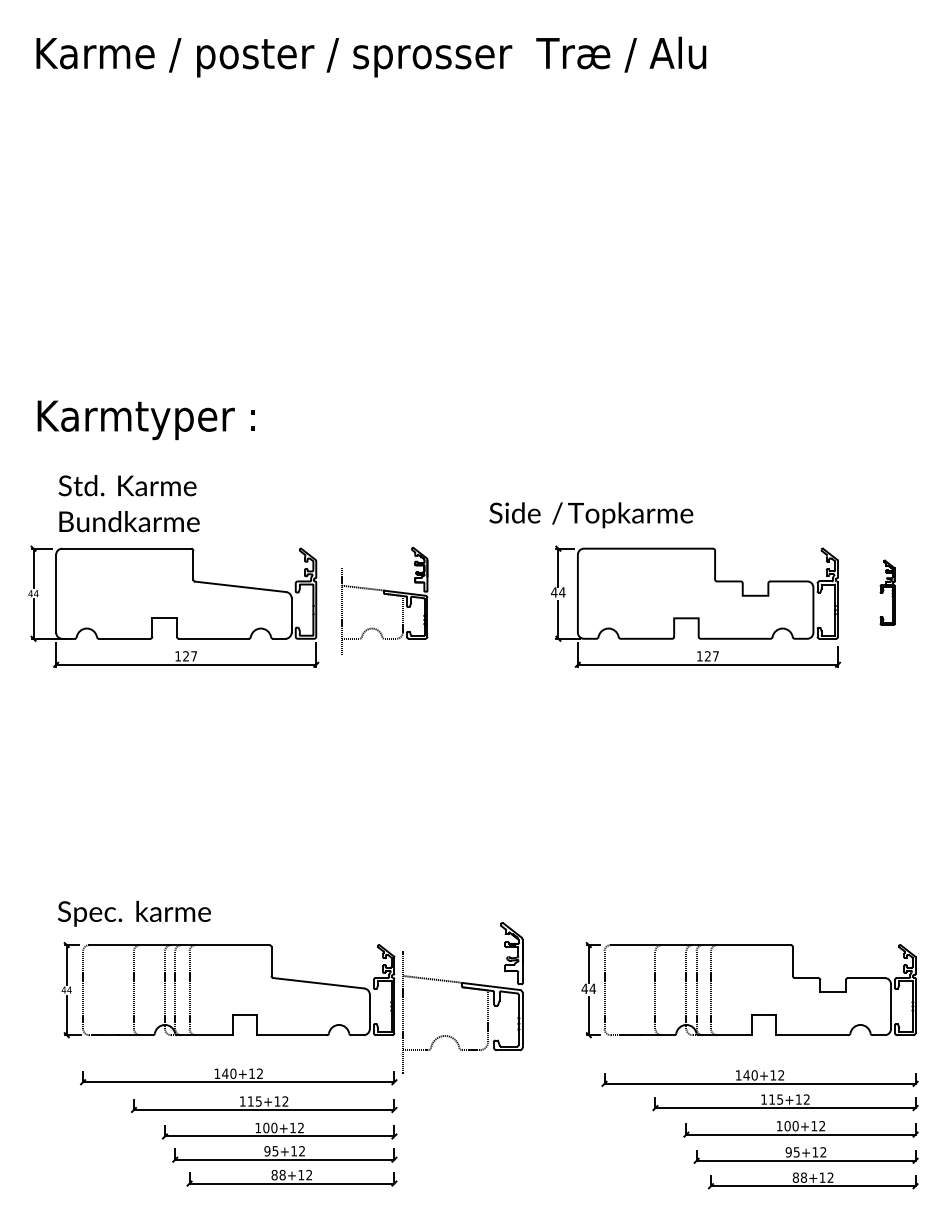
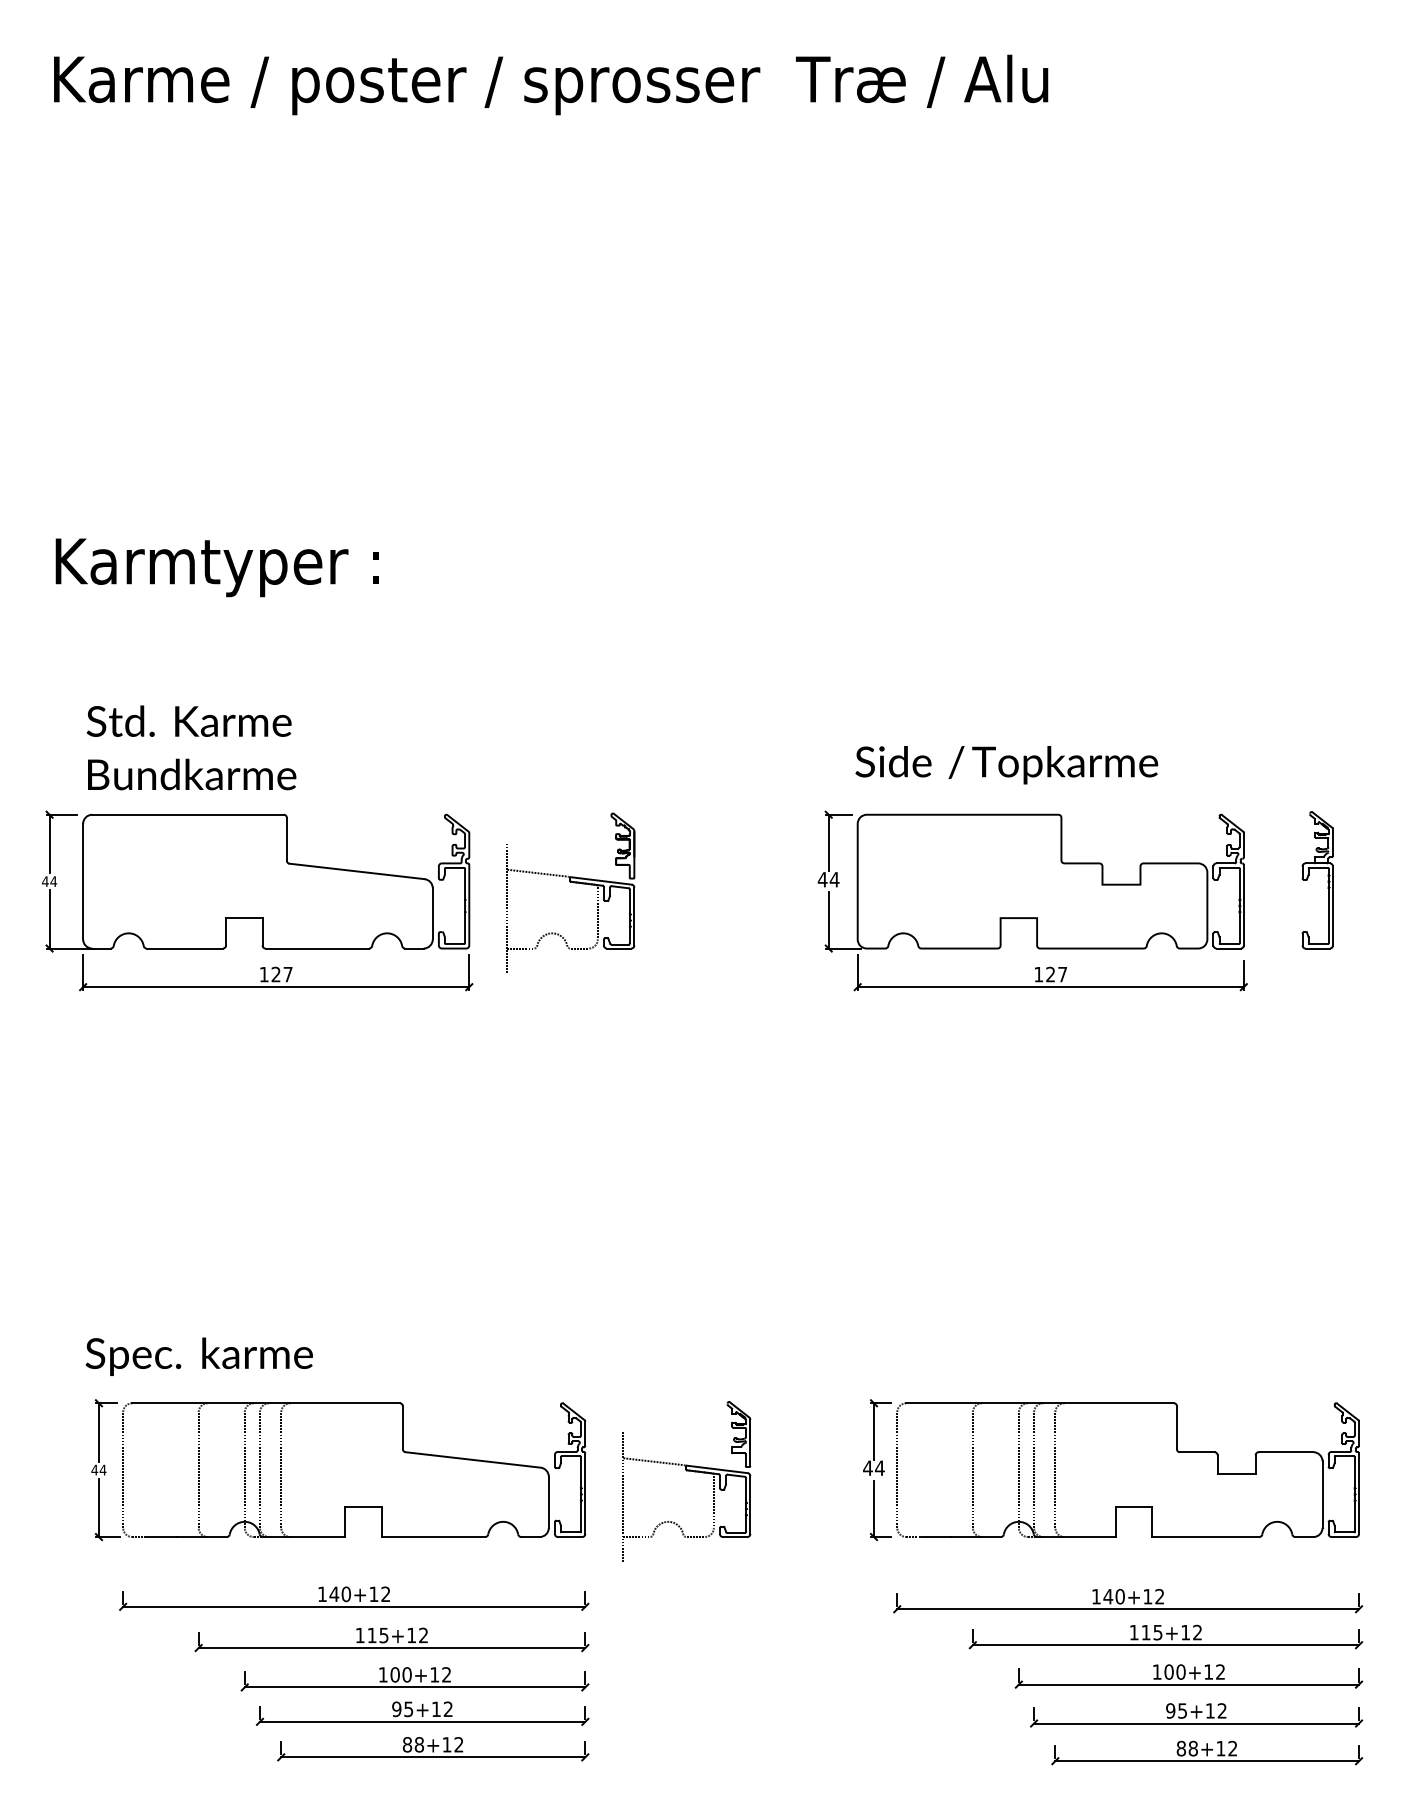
text: (145, 420) -> (215, 568), moved
text: (591, 515) -> (1007, 765), moved
part: (887, 592) -> (1317, 879), size x1.43
part: (462, 997) -> (686, 1481), size x0.71

